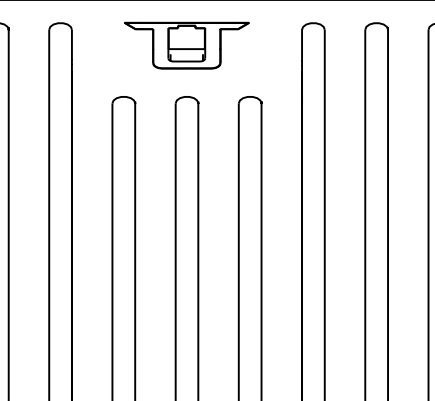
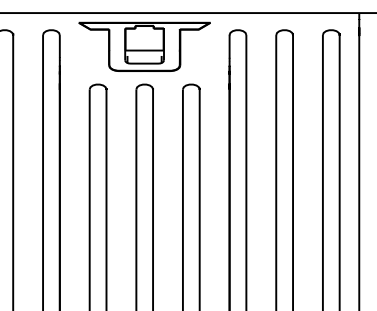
part: (186, 45) -> (144, 46), size x1.43

